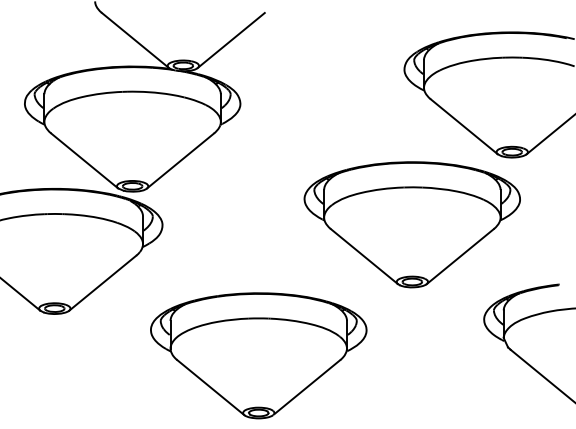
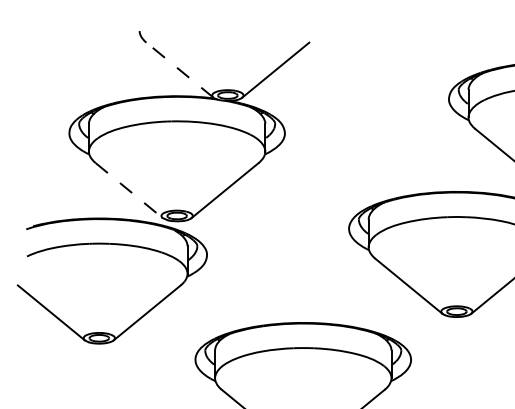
line: (135, 40) -> (180, 70), solid -> dashed
line: (85, 161) -> (130, 191), solid -> dashed

